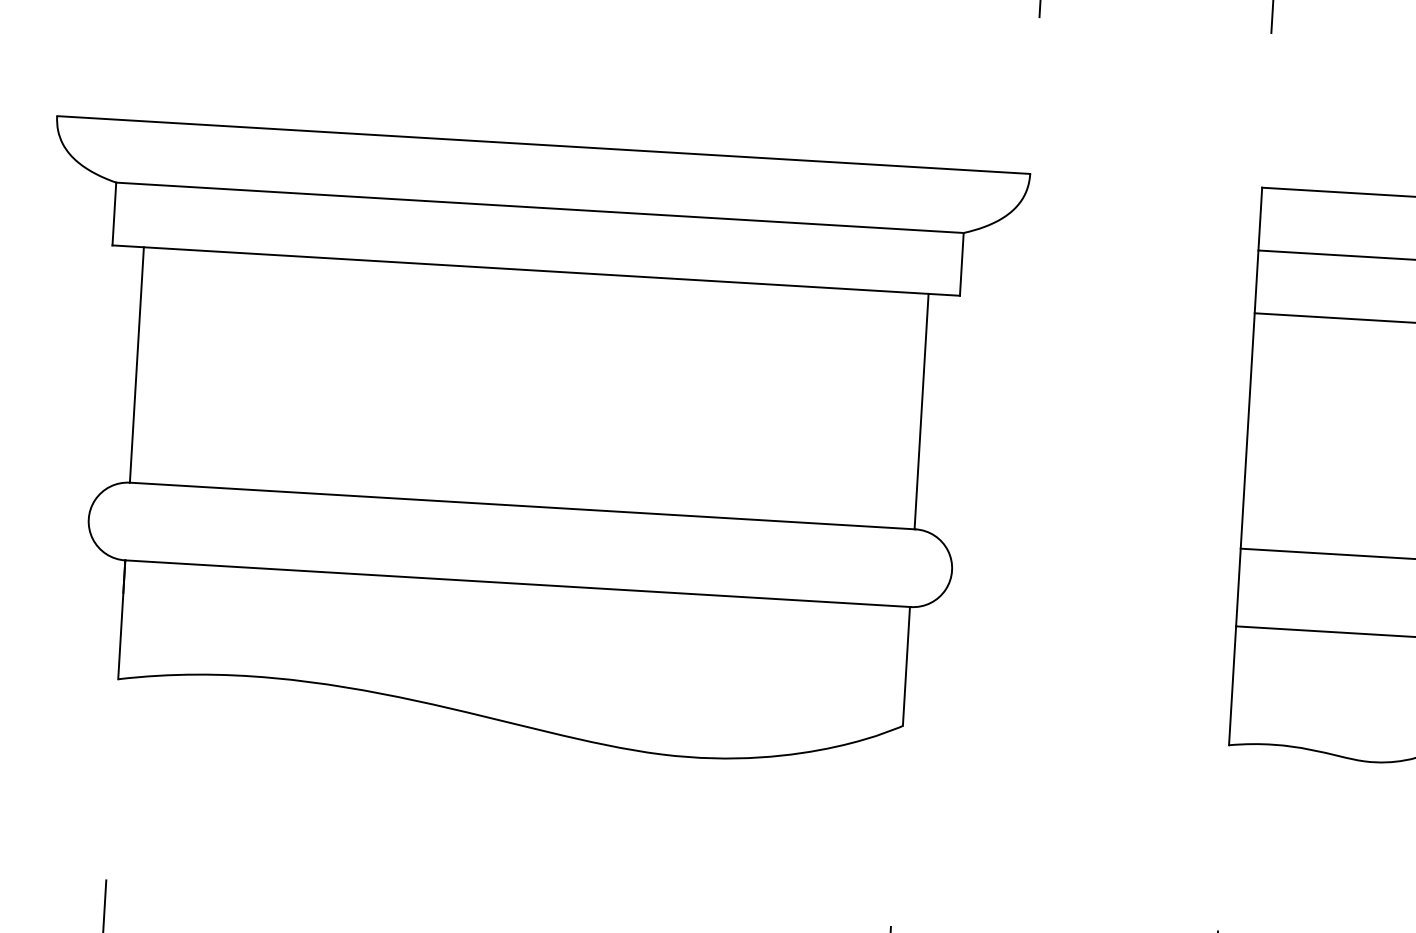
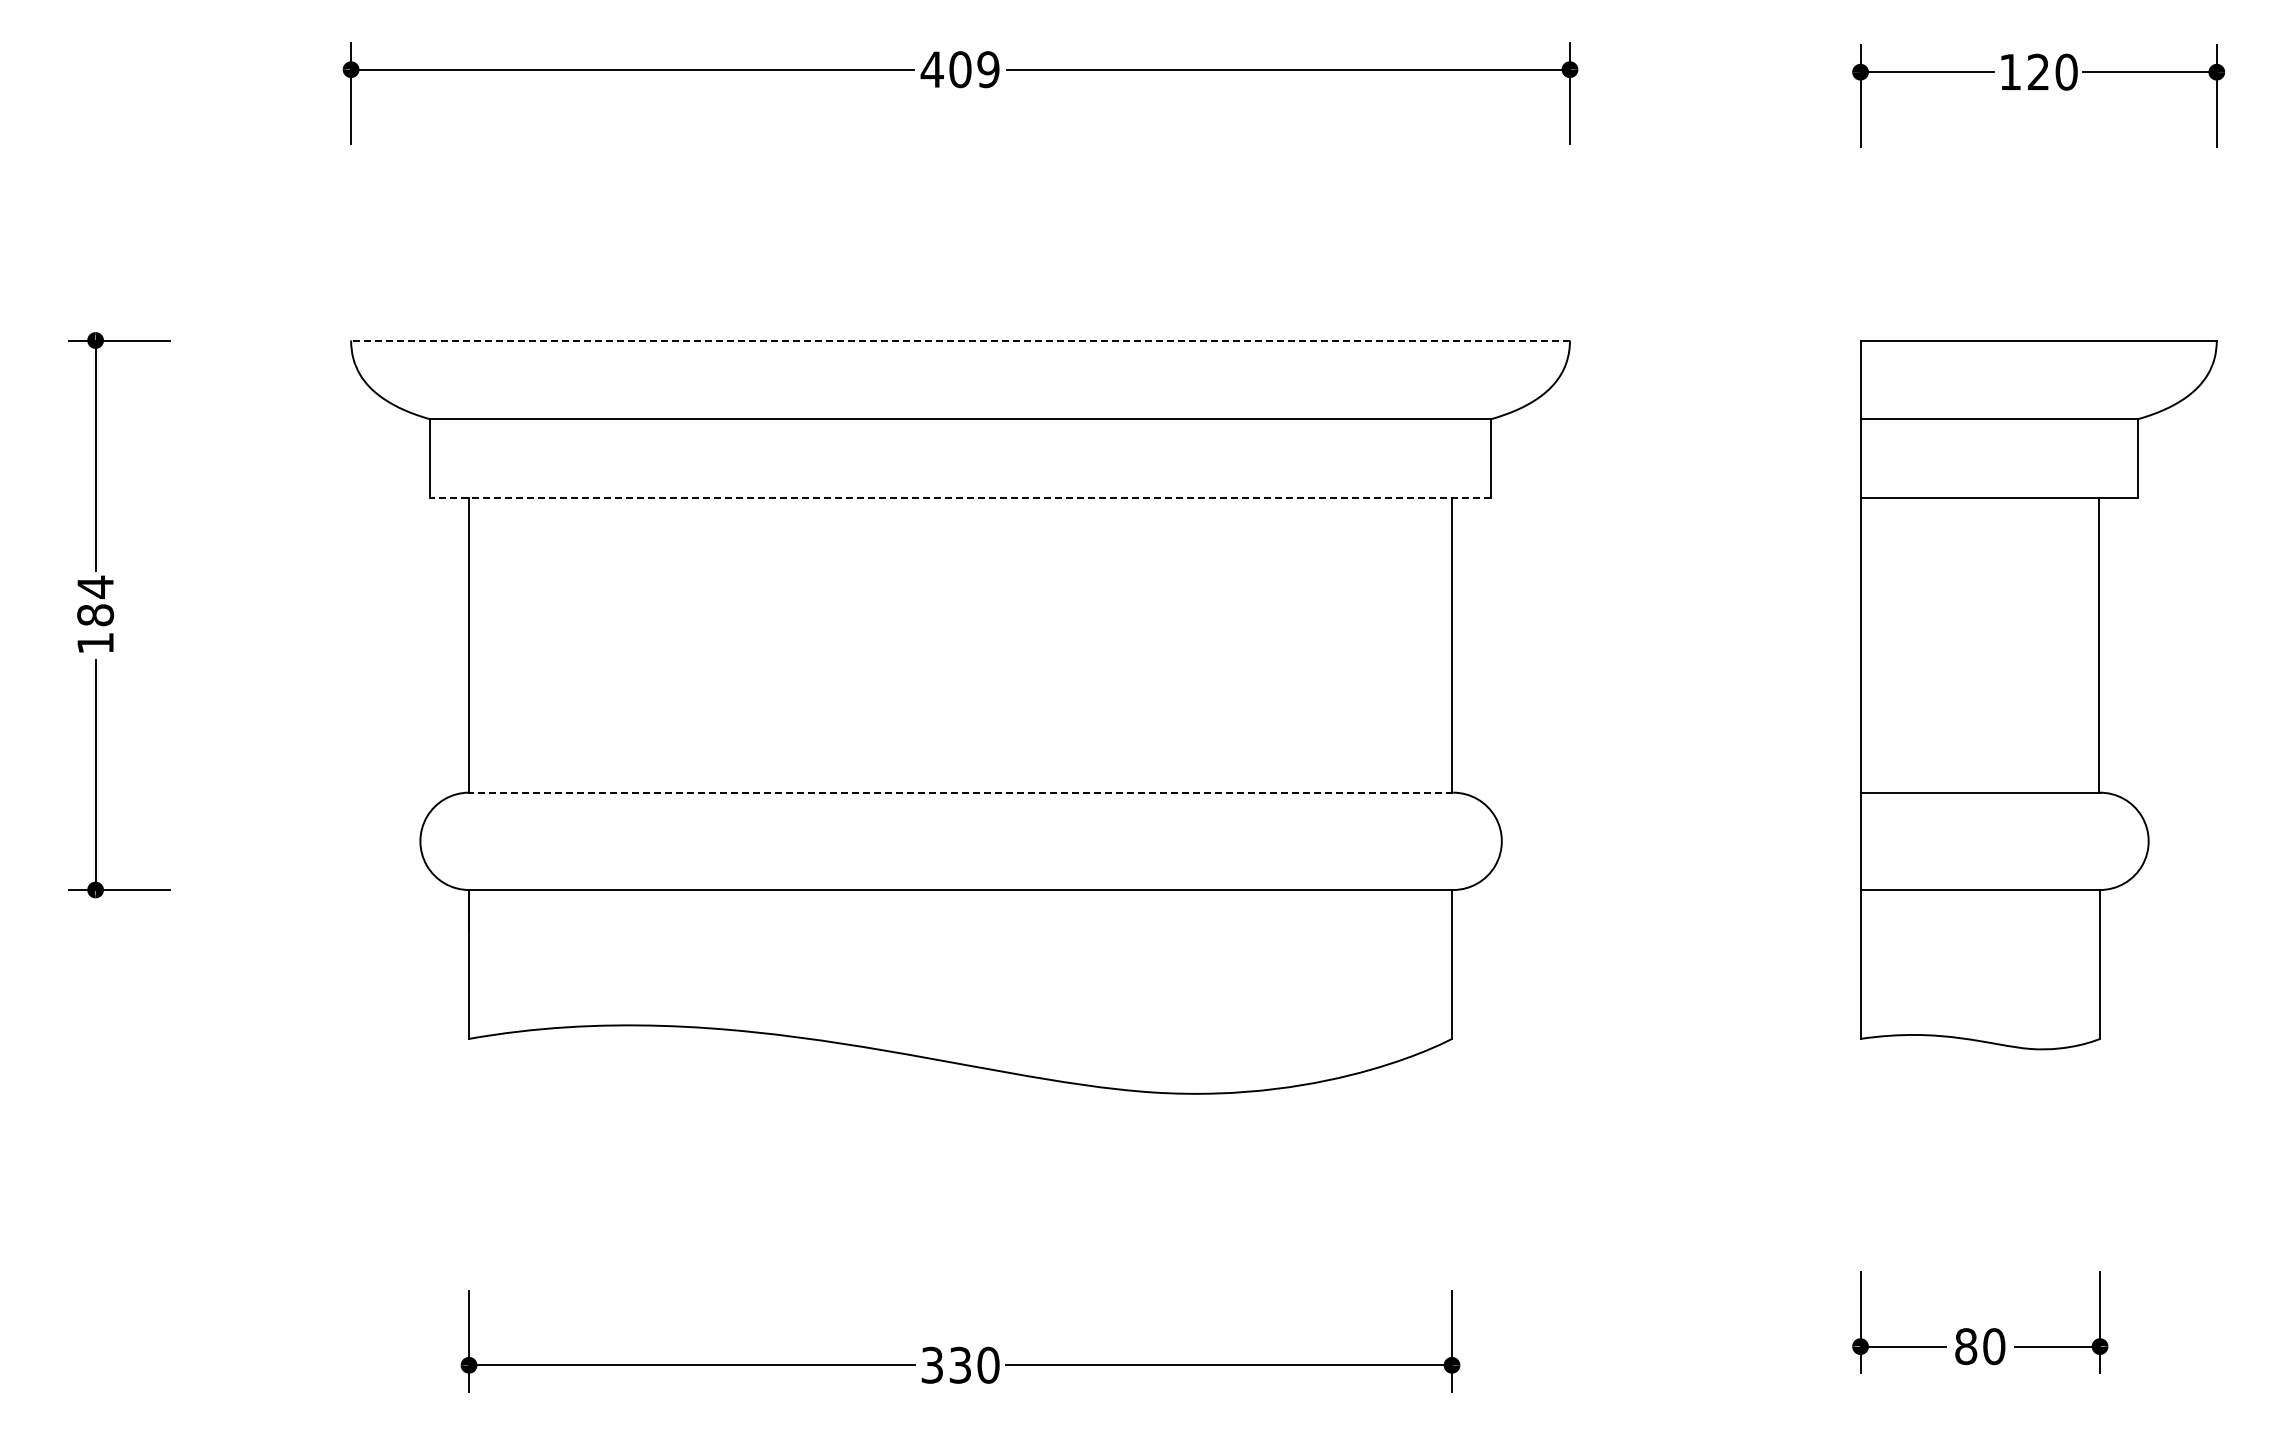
line: (543, 145) -> (960, 340), solid -> dashed
line: (536, 270) -> (960, 497), solid -> dashed
line: (522, 505) -> (960, 792), solid -> dashed

